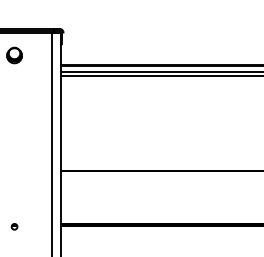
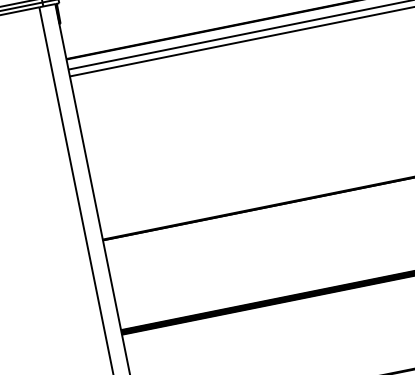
part: (14, 226) -> (42, 351), removed

